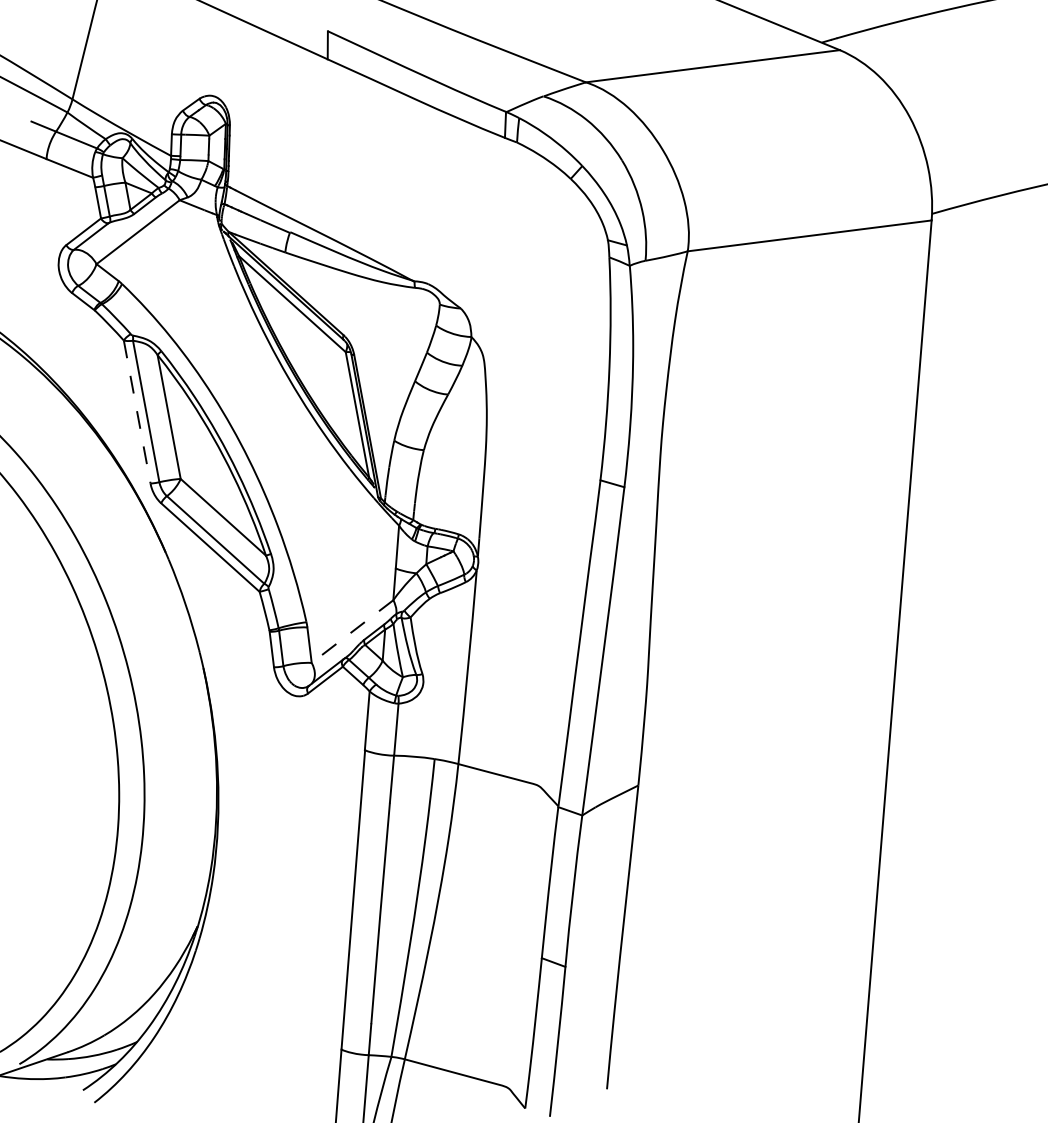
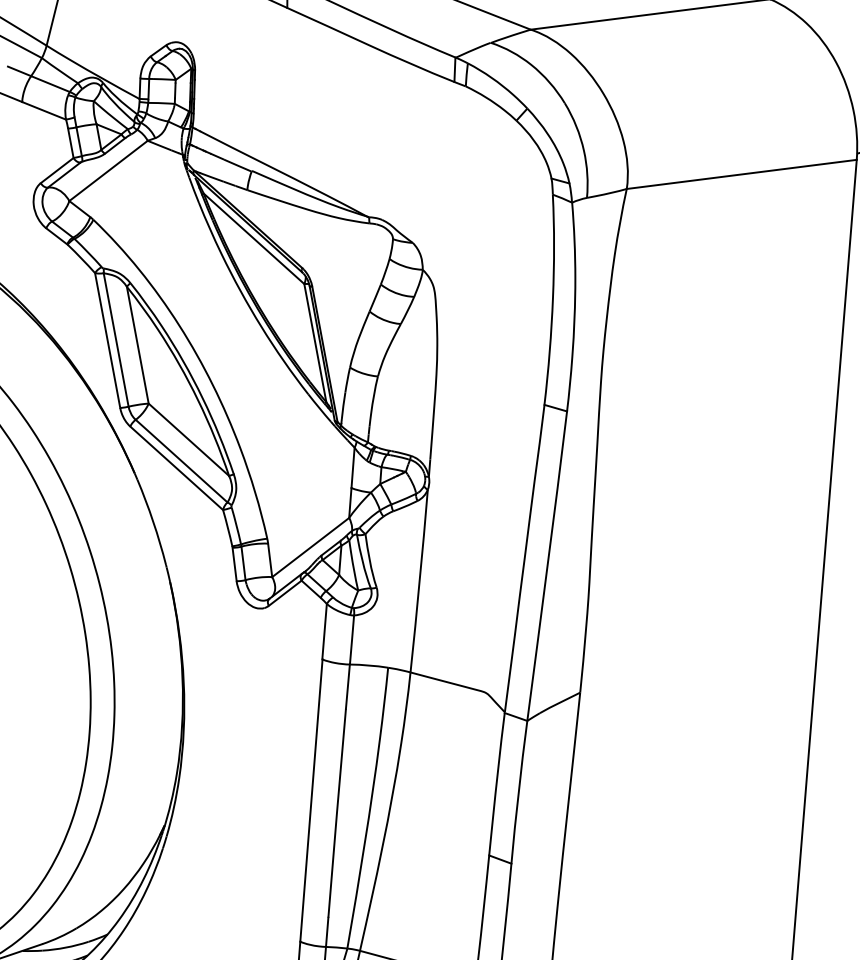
line: (137, 412) -> (107, 340), dashed -> solid
line: (352, 631) -> (310, 547), dashed -> solid

